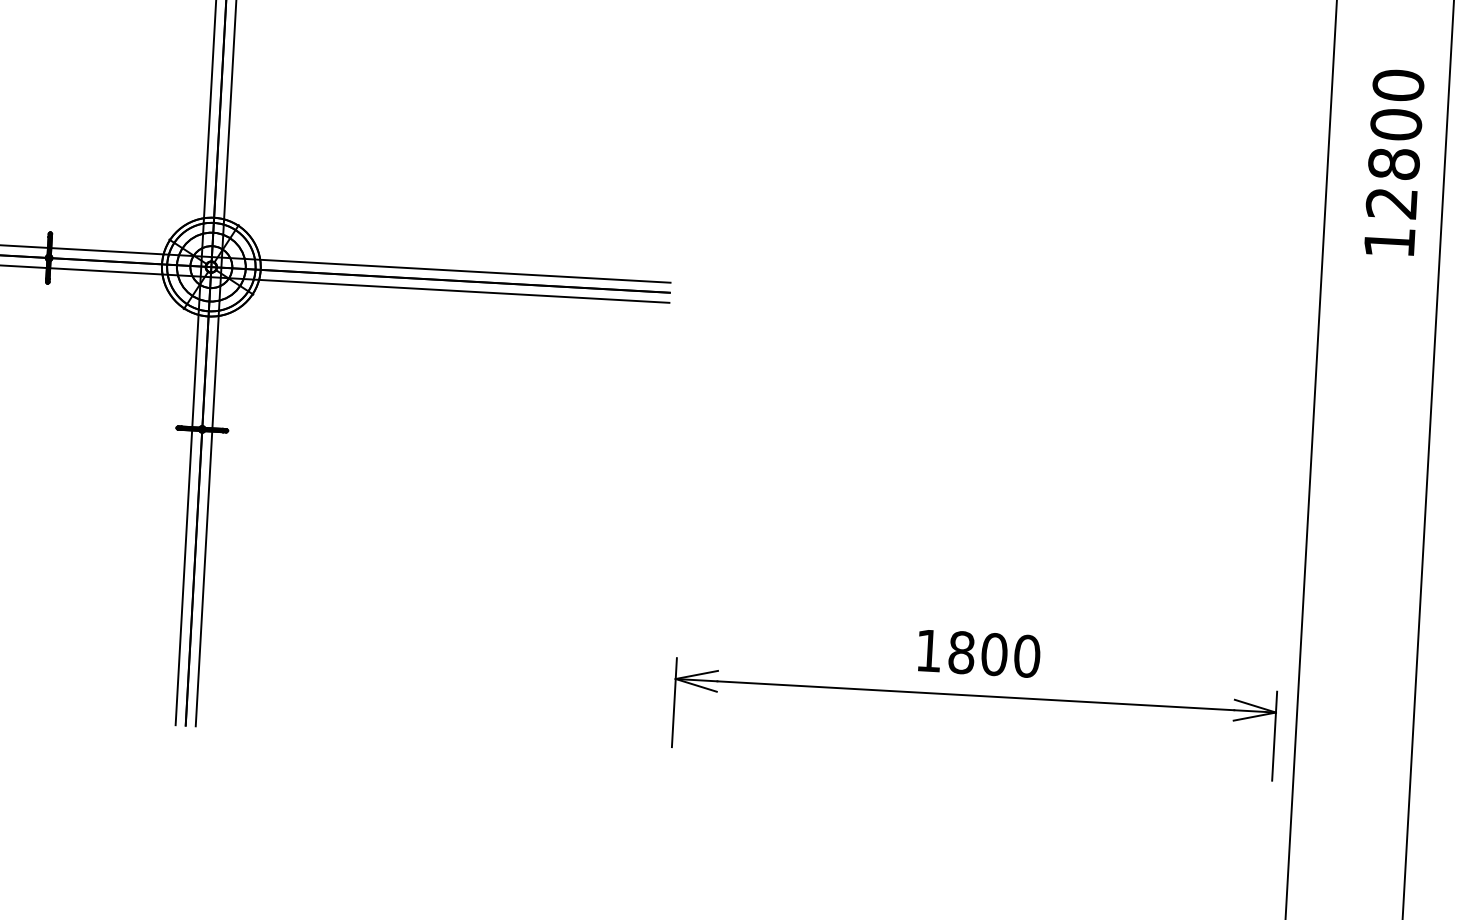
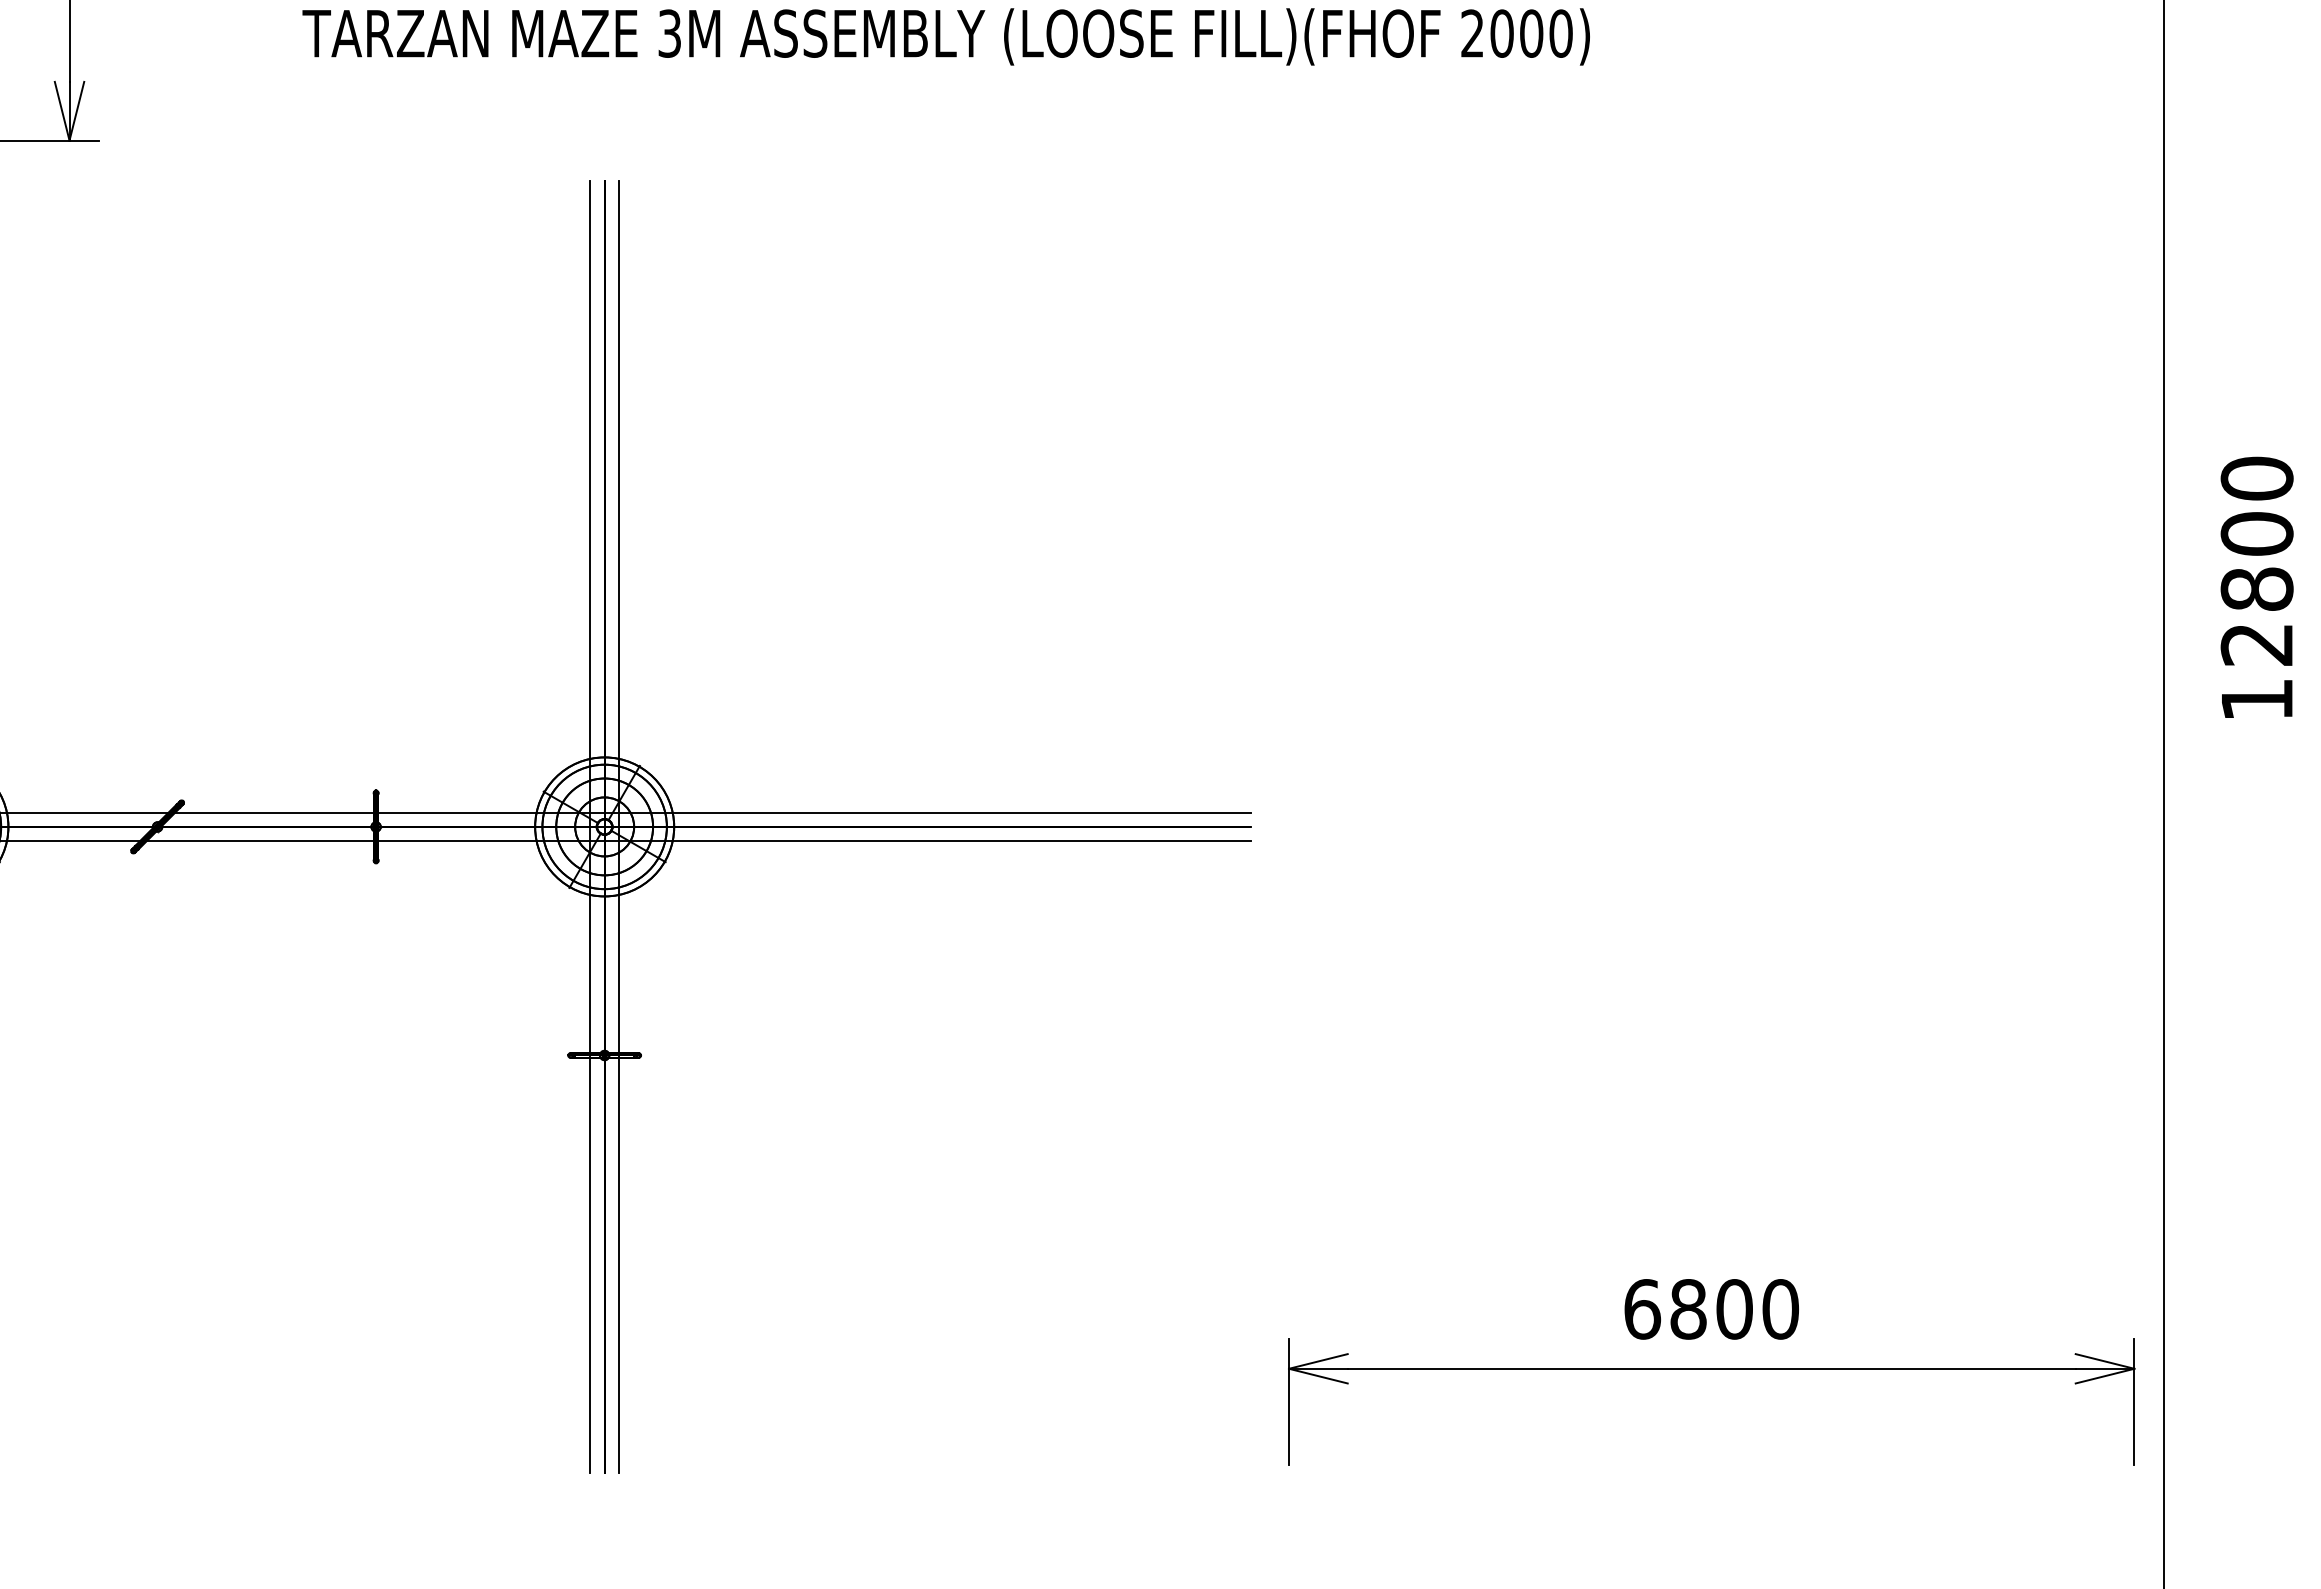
text: (929, 650) -> (1642, 1309), 1800 -> 6800

